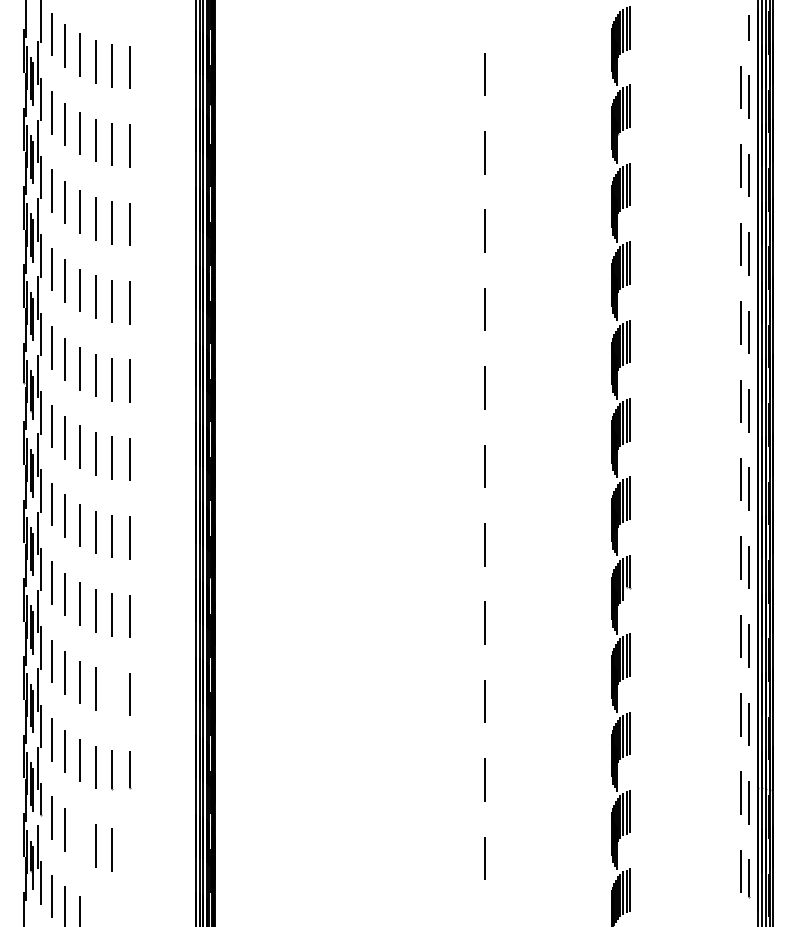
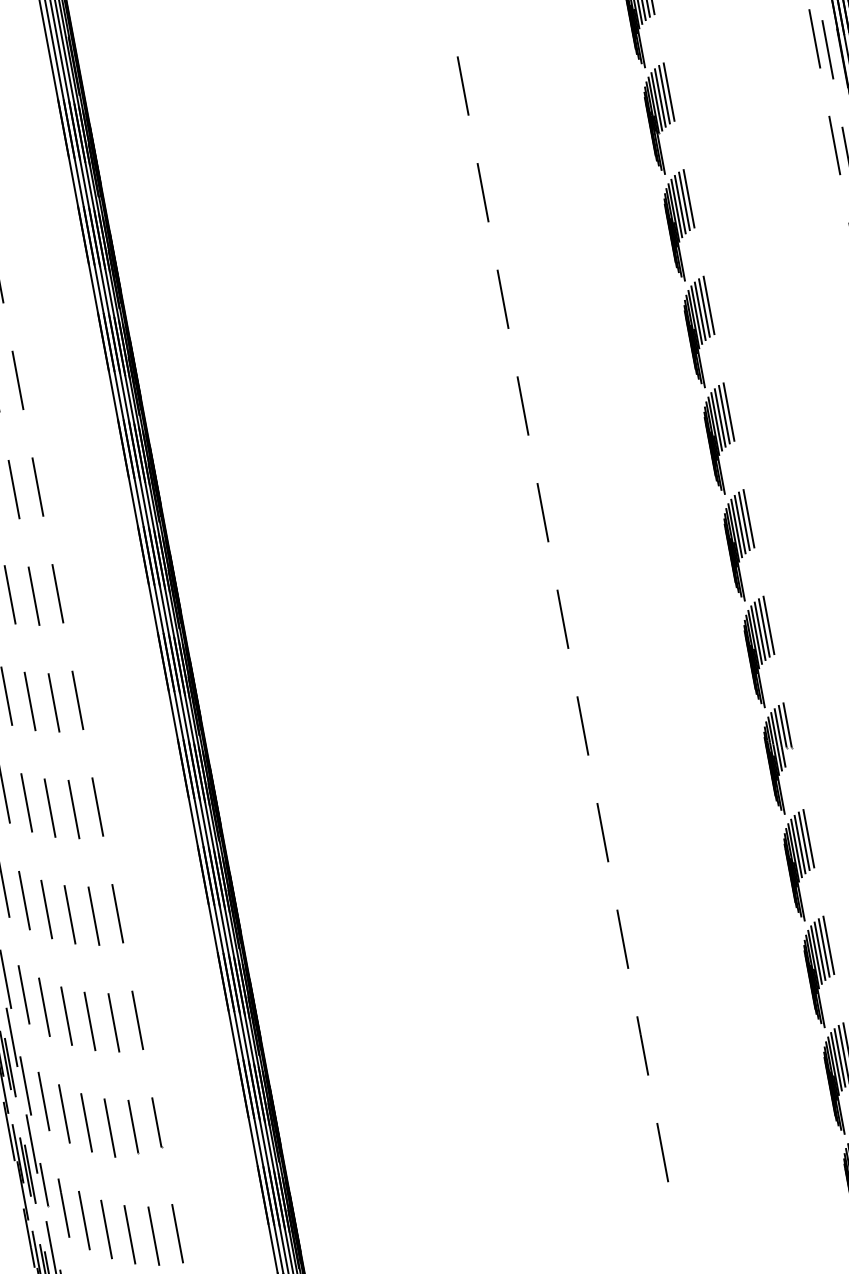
line: (112, 693) -> (113, 1023), added
line: (79, 838) -> (106, 1228), added
line: (129, 851) -> (177, 1233), added

